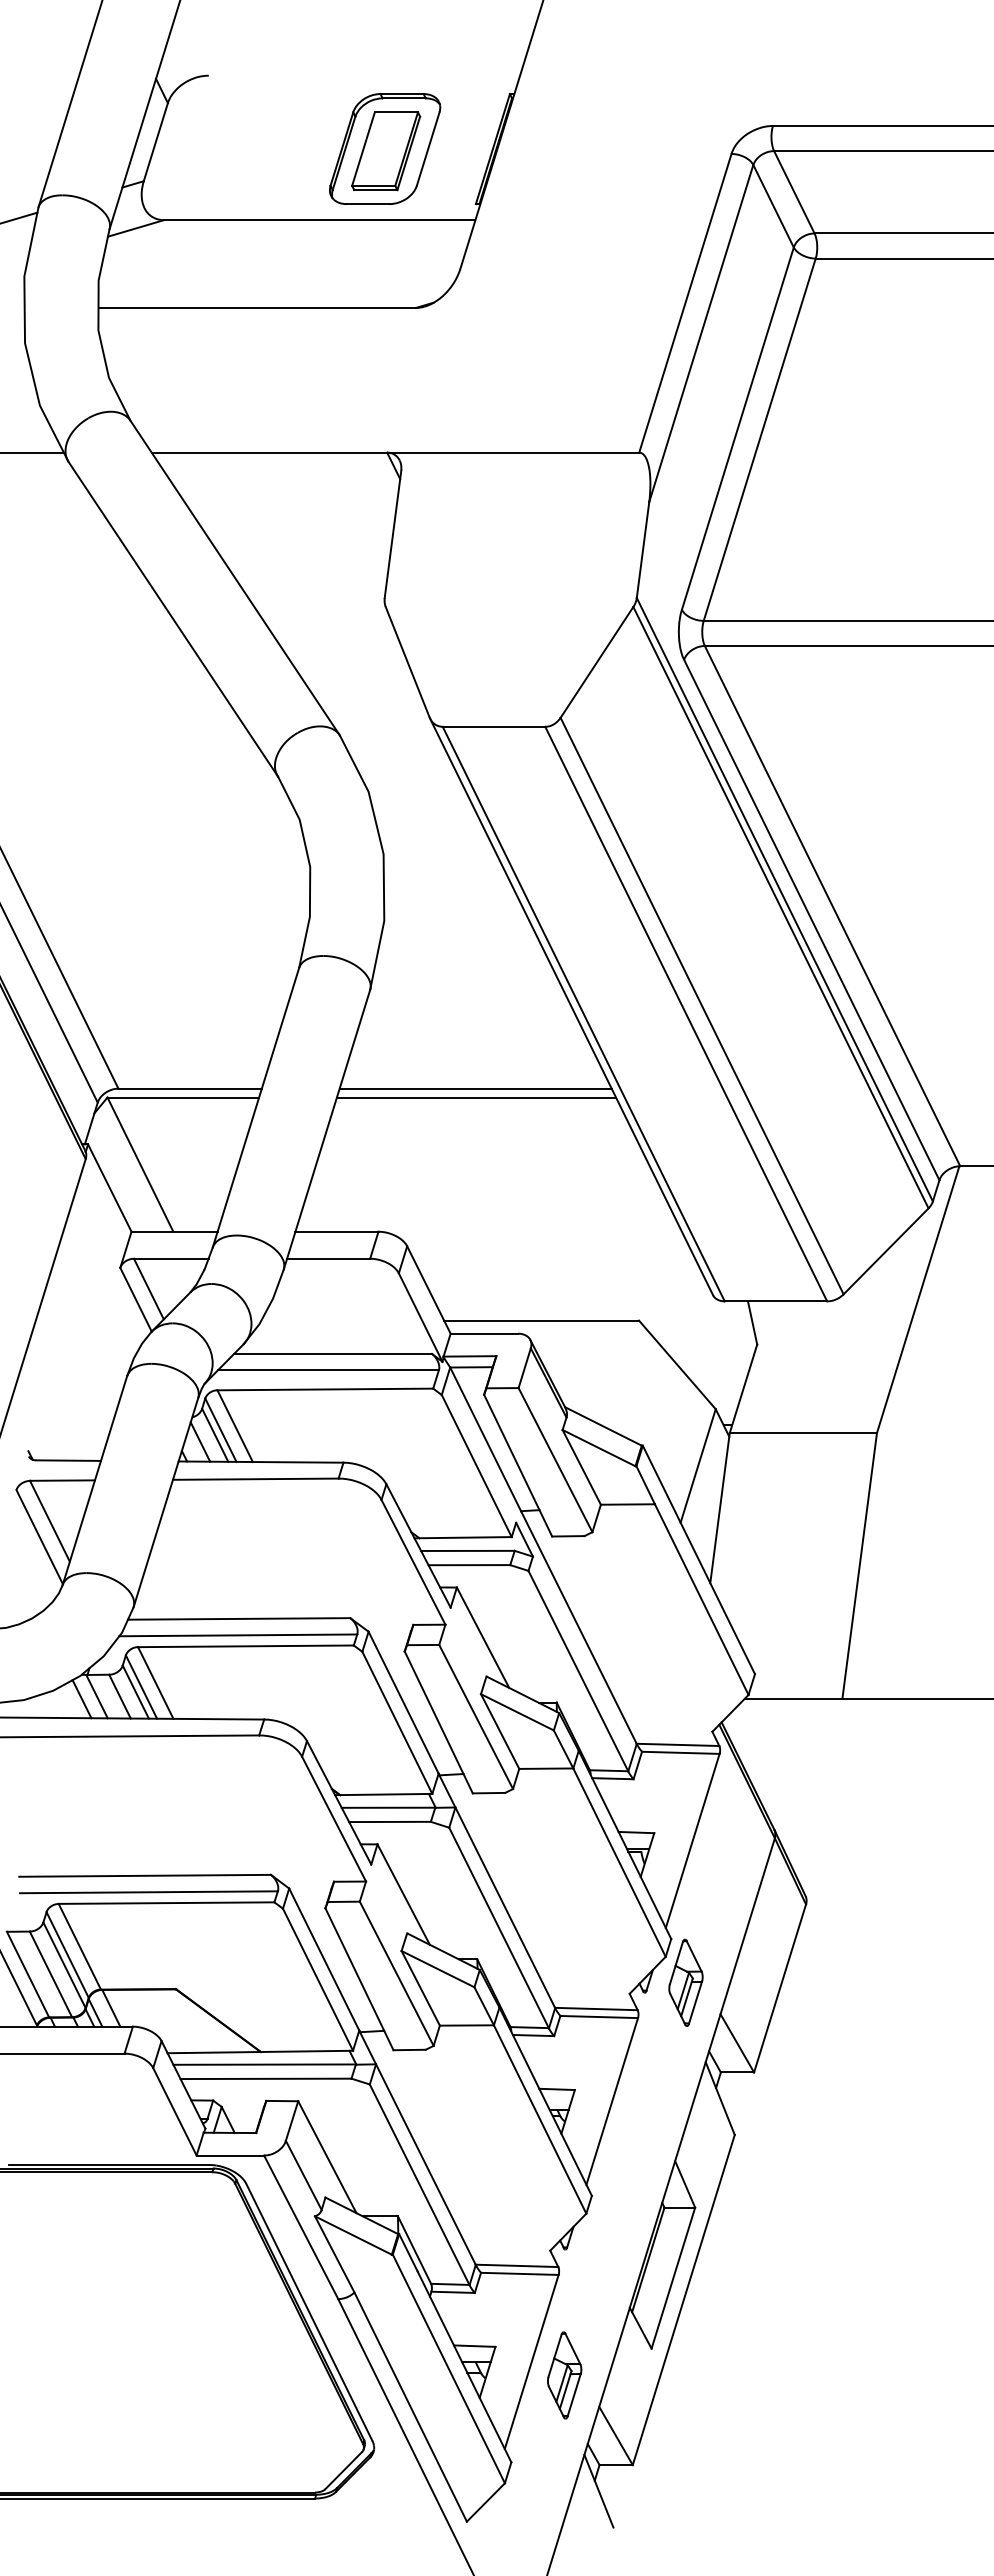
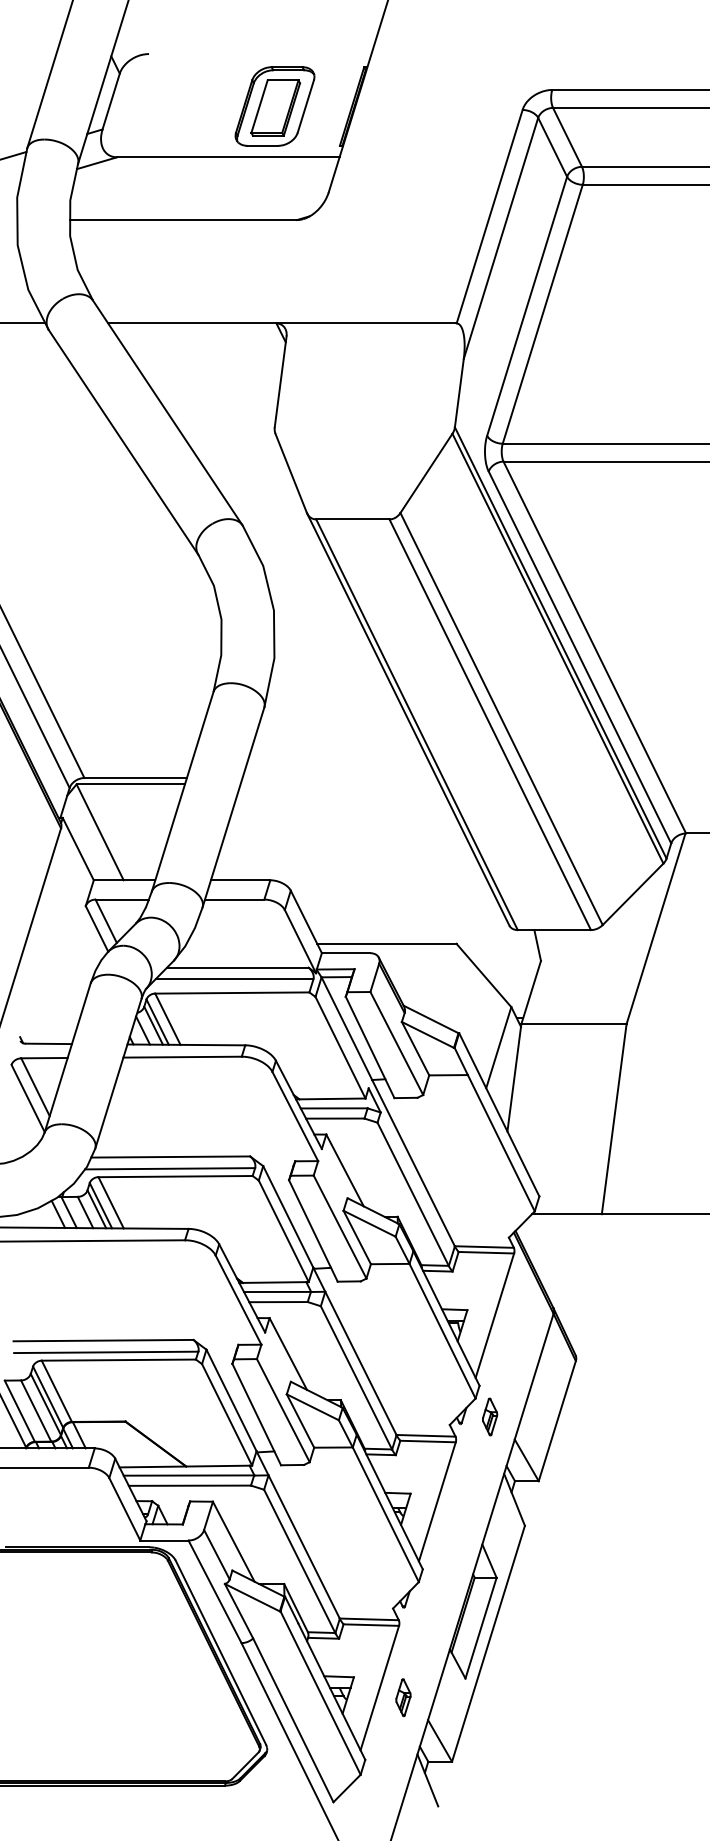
line: (475, 1088) -> (339, 777), removed
line: (476, 1097) -> (340, 784), removed
part: (685, 1982) -> (489, 1416), size x0.6
part: (564, 2375) -> (403, 1697), size x0.6

